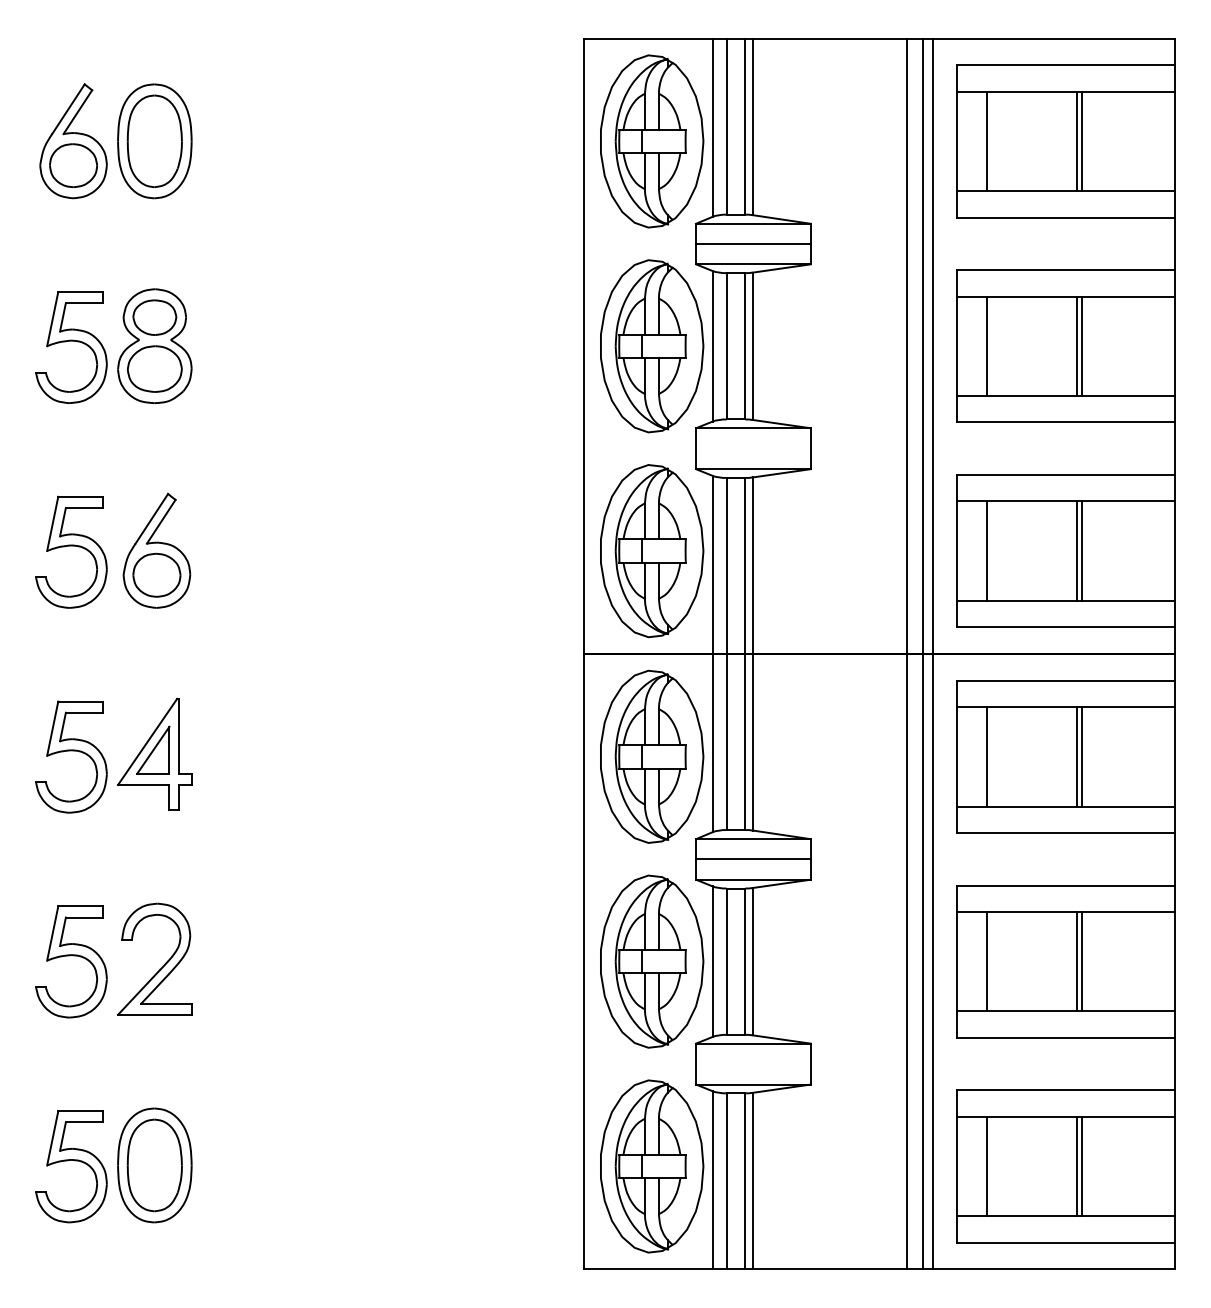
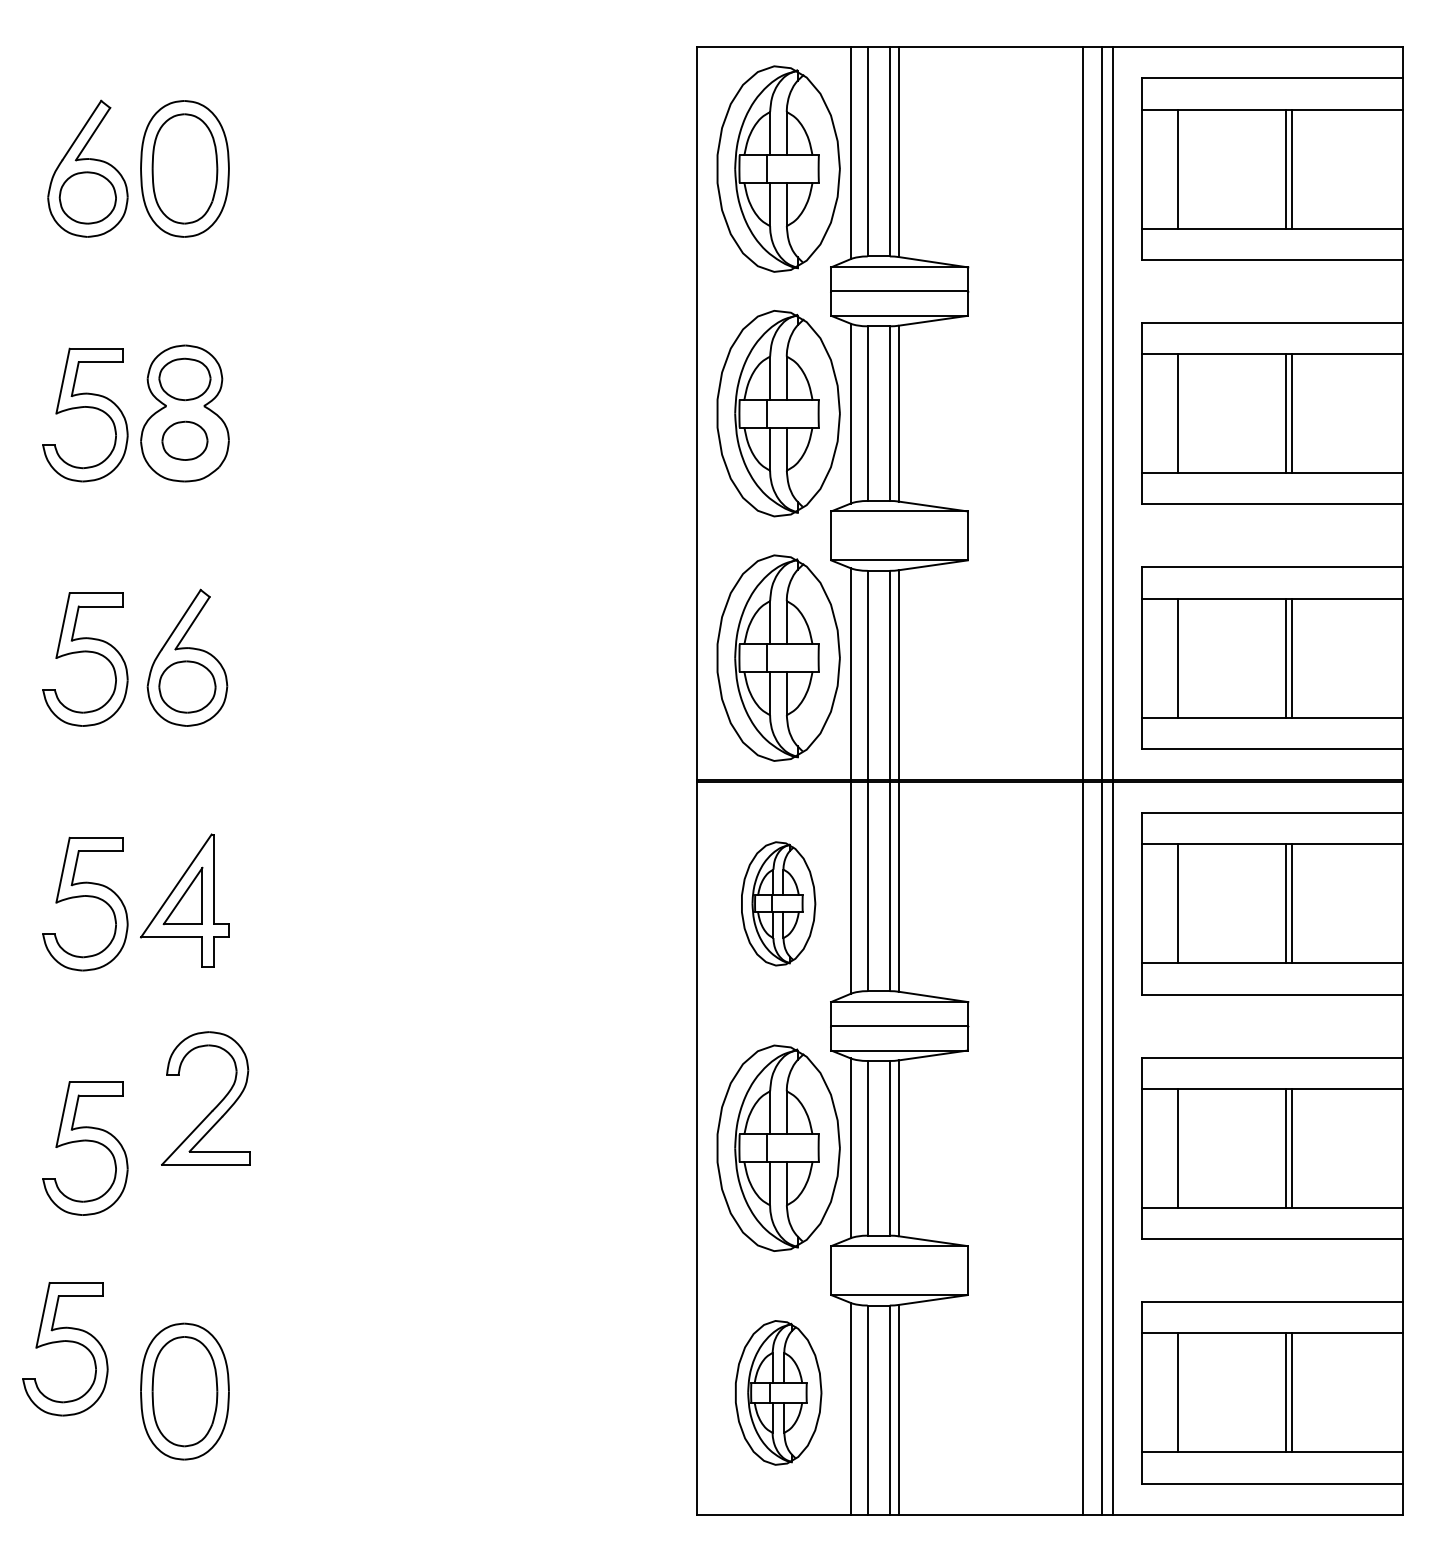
part: (154, 368) -> (184, 440), size x0.7
part: (651, 756) -> (778, 903), size x0.6
part: (161, 966) -> (214, 1107), moved
part: (69, 1161) -> (62, 1342), moved
part: (651, 1166) -> (778, 1392), size x0.7

